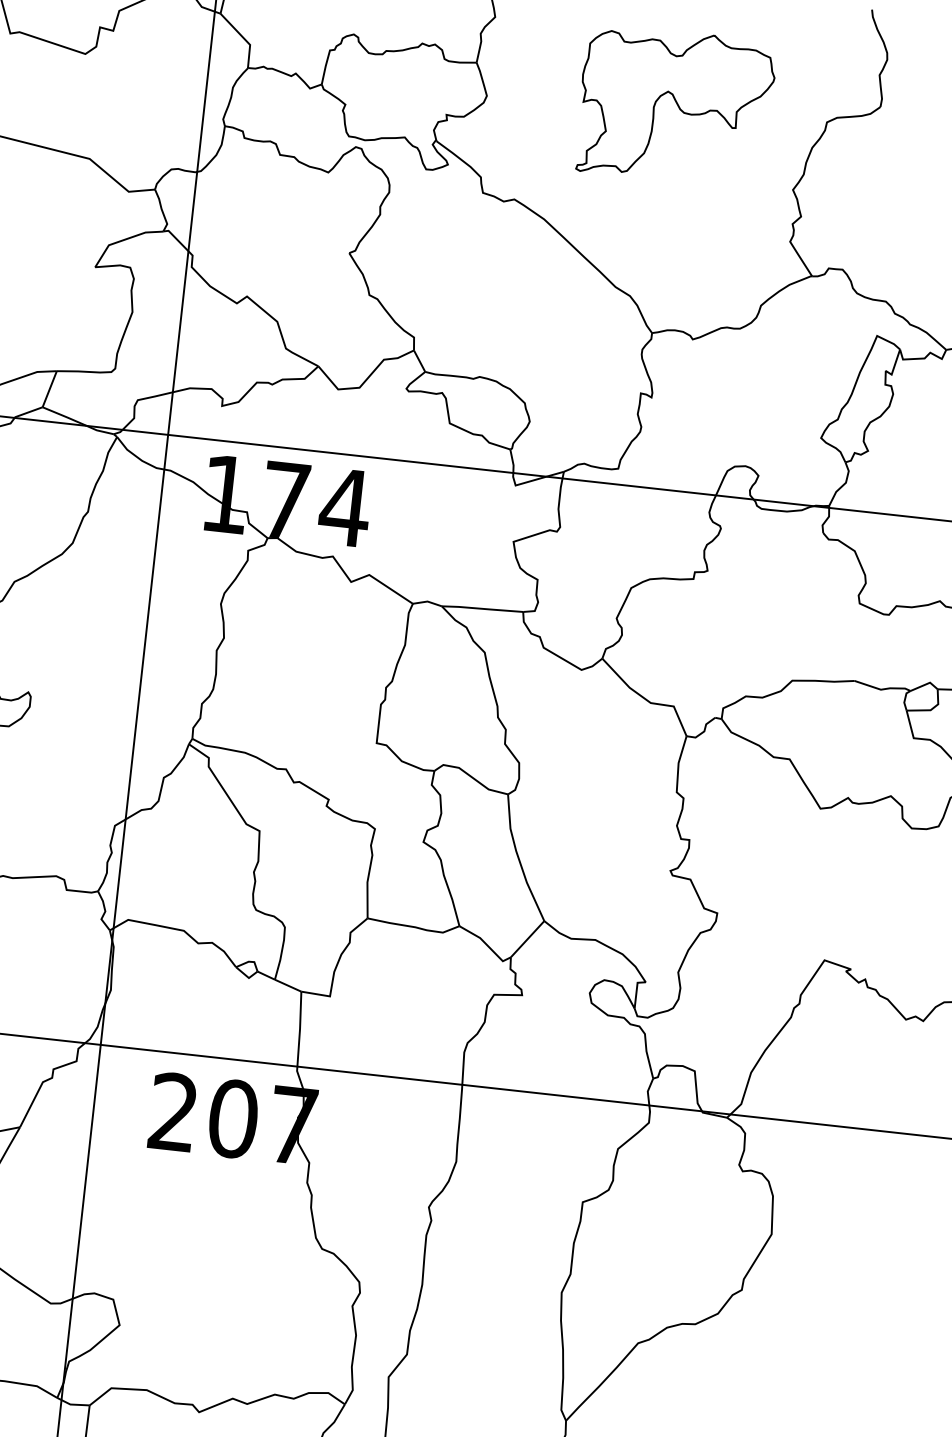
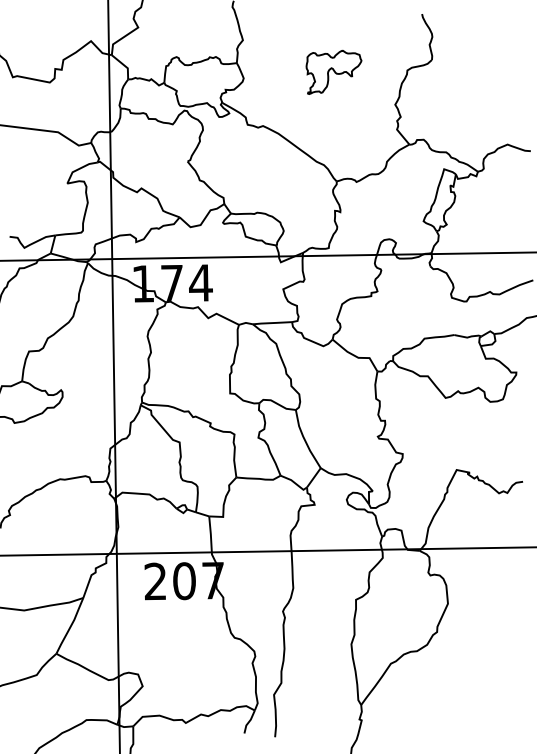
part: (673, 107) -> (333, 72), size x0.6

